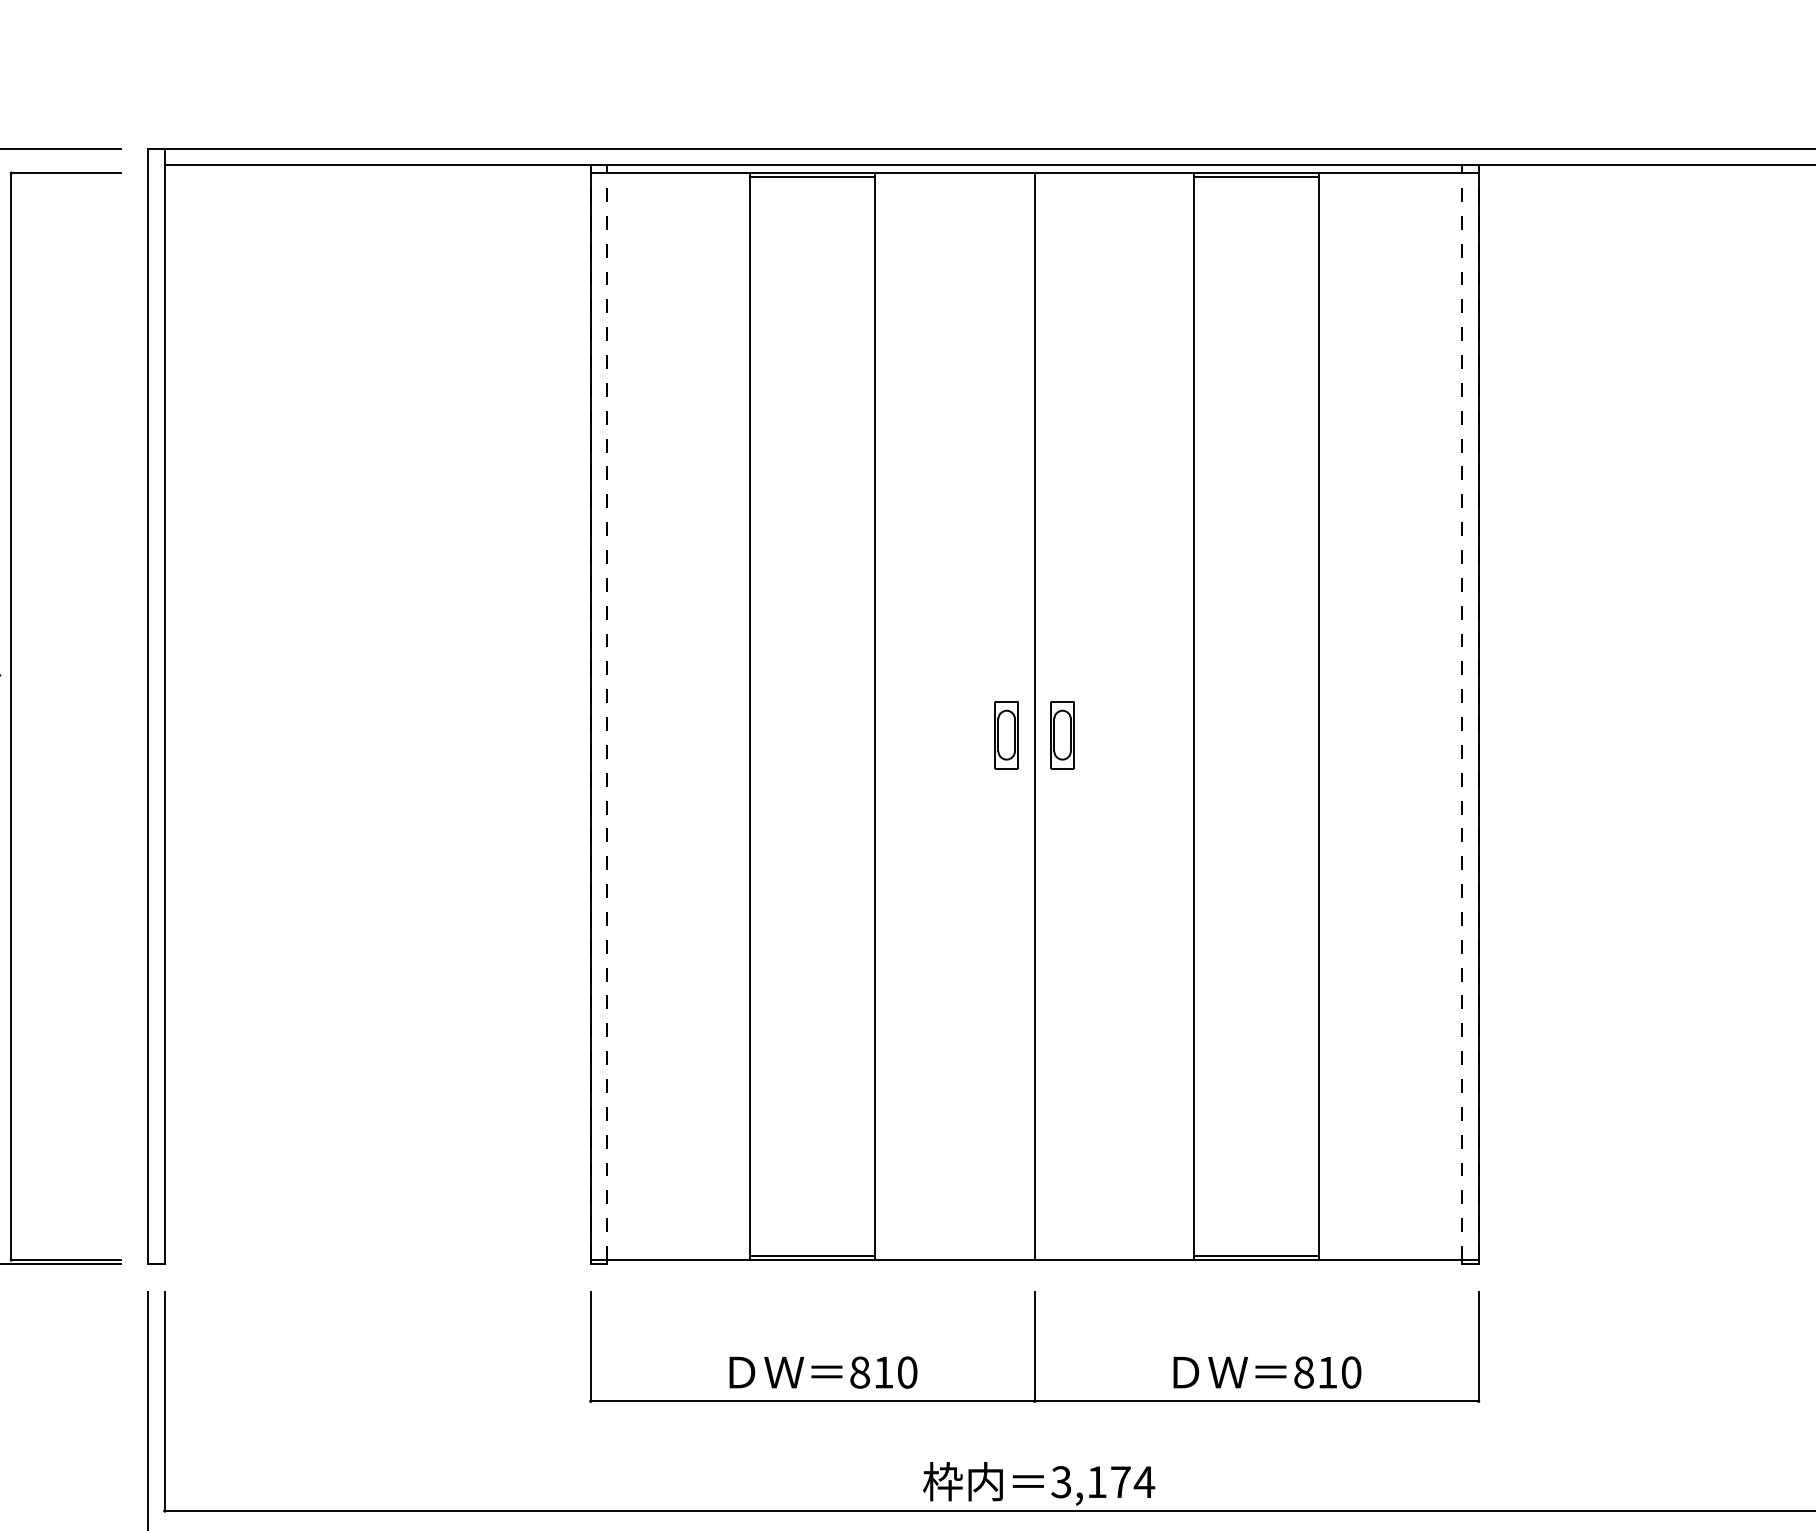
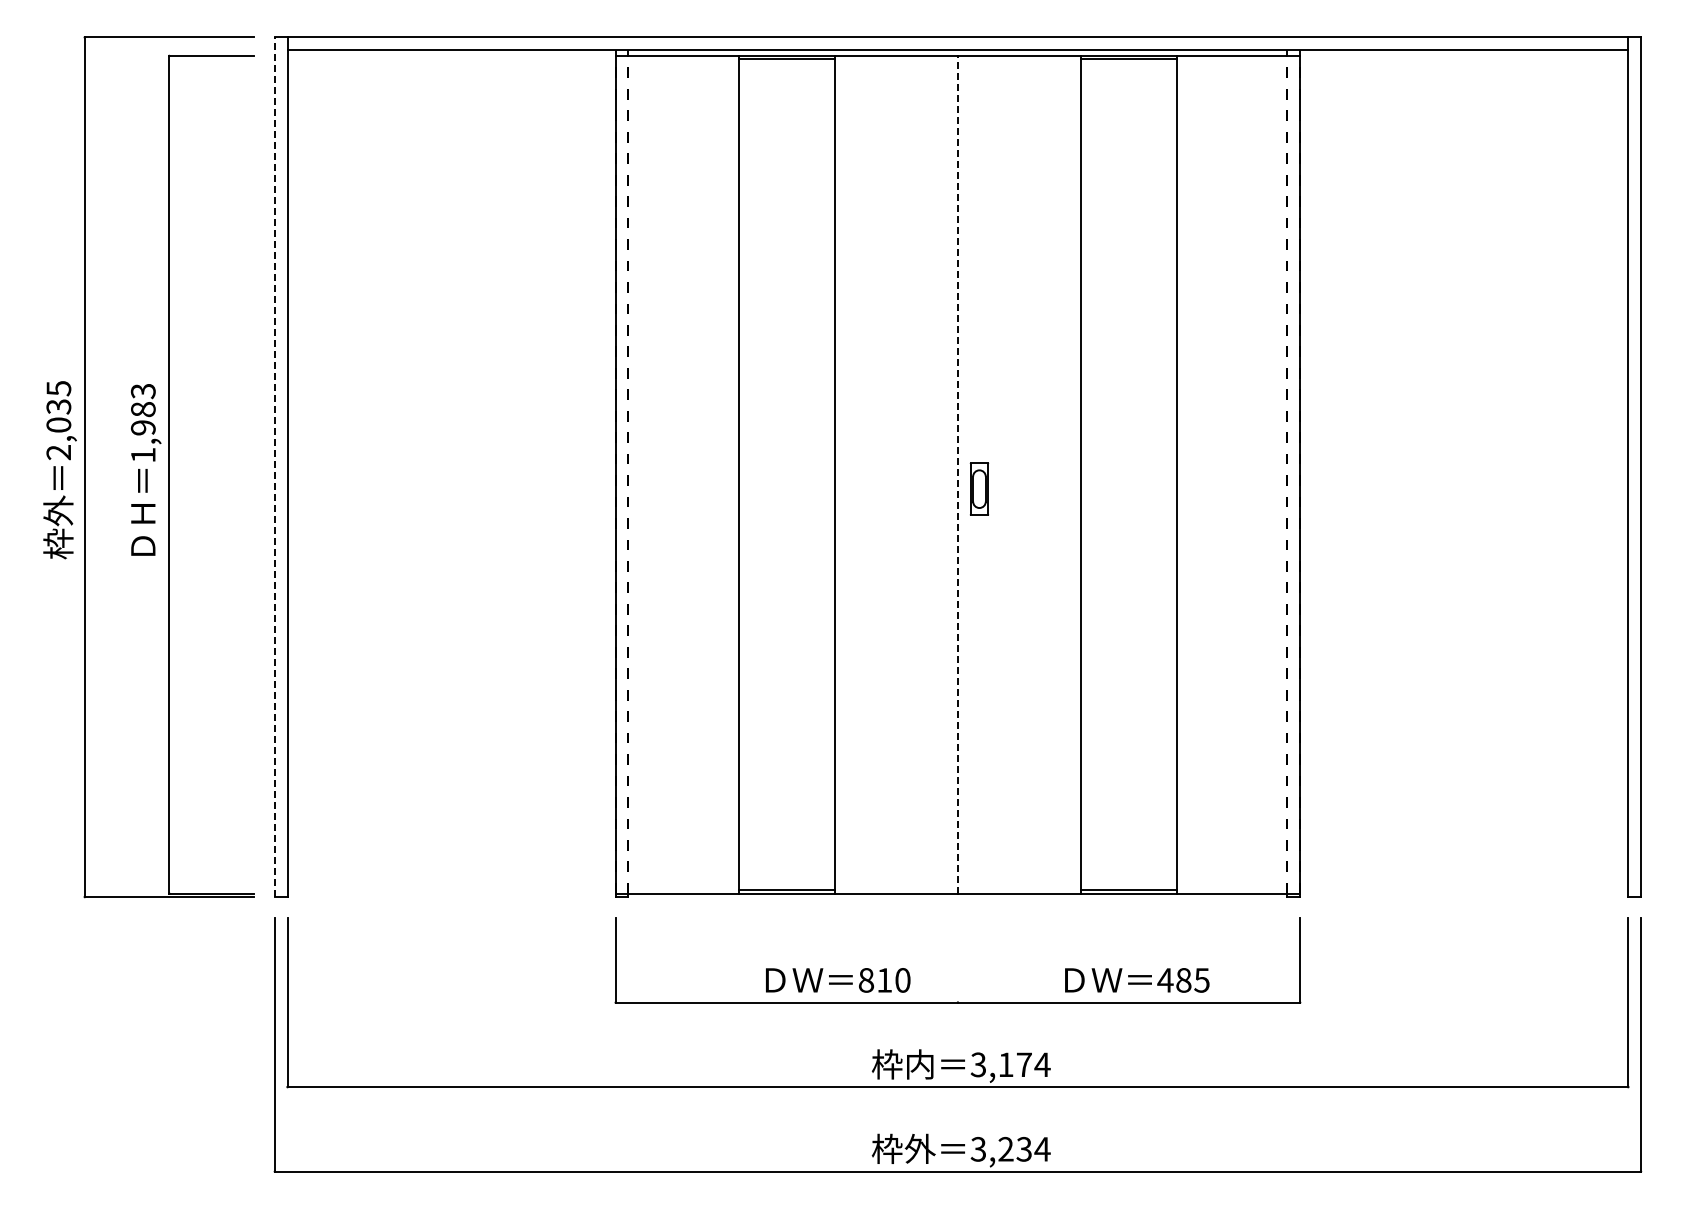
line: (147, 707) -> (274, 467), solid -> dashed
line: (1034, 716) -> (957, 474), solid -> dashed
part: (1005, 734) -> (935, 488), removed
line: (1034, 1346) -> (957, 960), removed
text: (823, 1372) -> (838, 980), moved
text: (1327, 1372) -> (1183, 980), 810 -> 485

